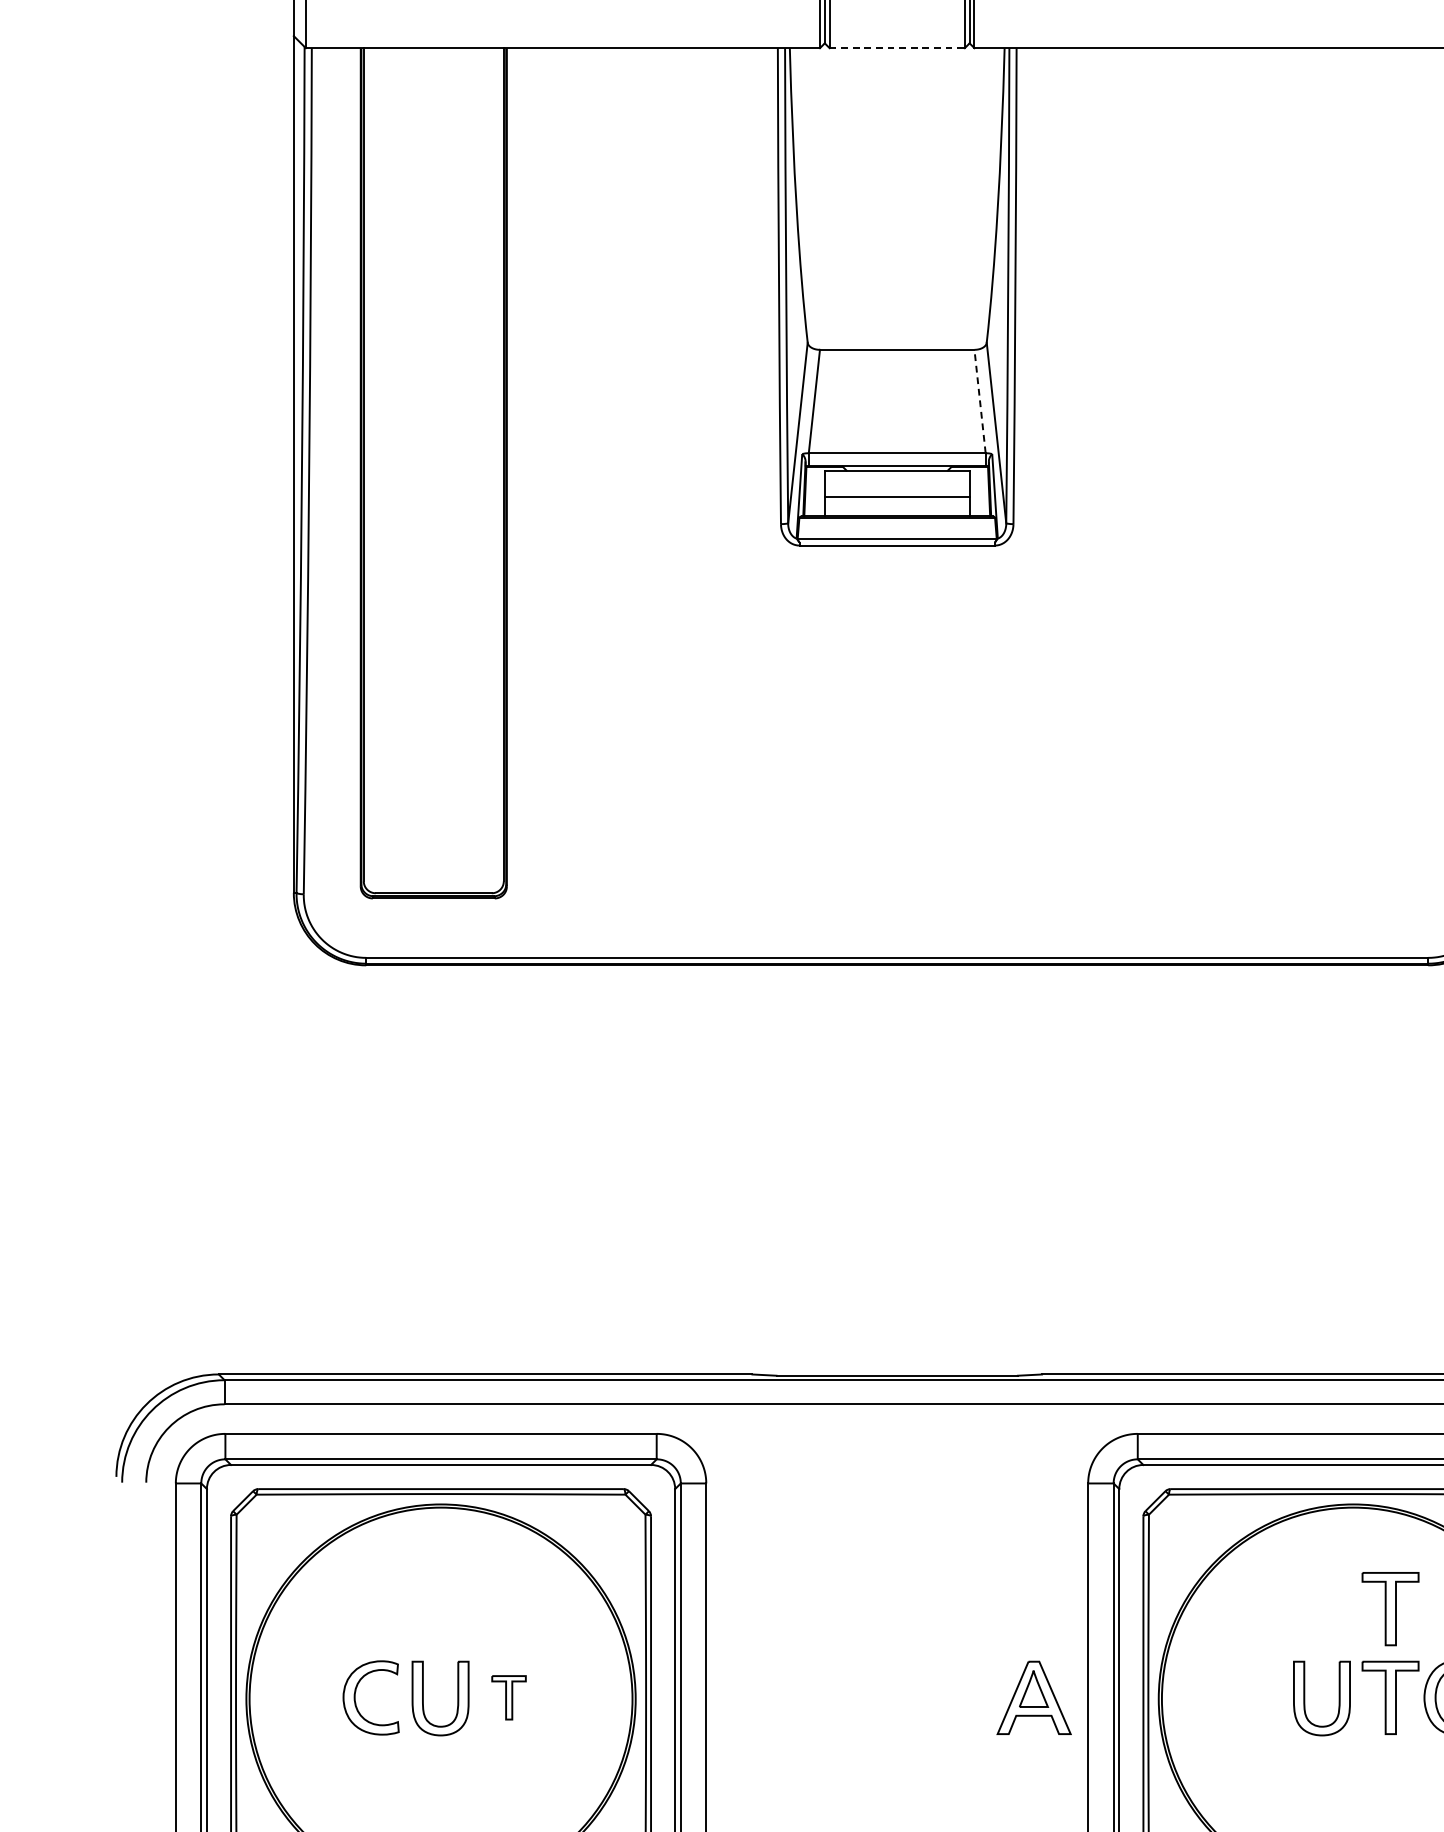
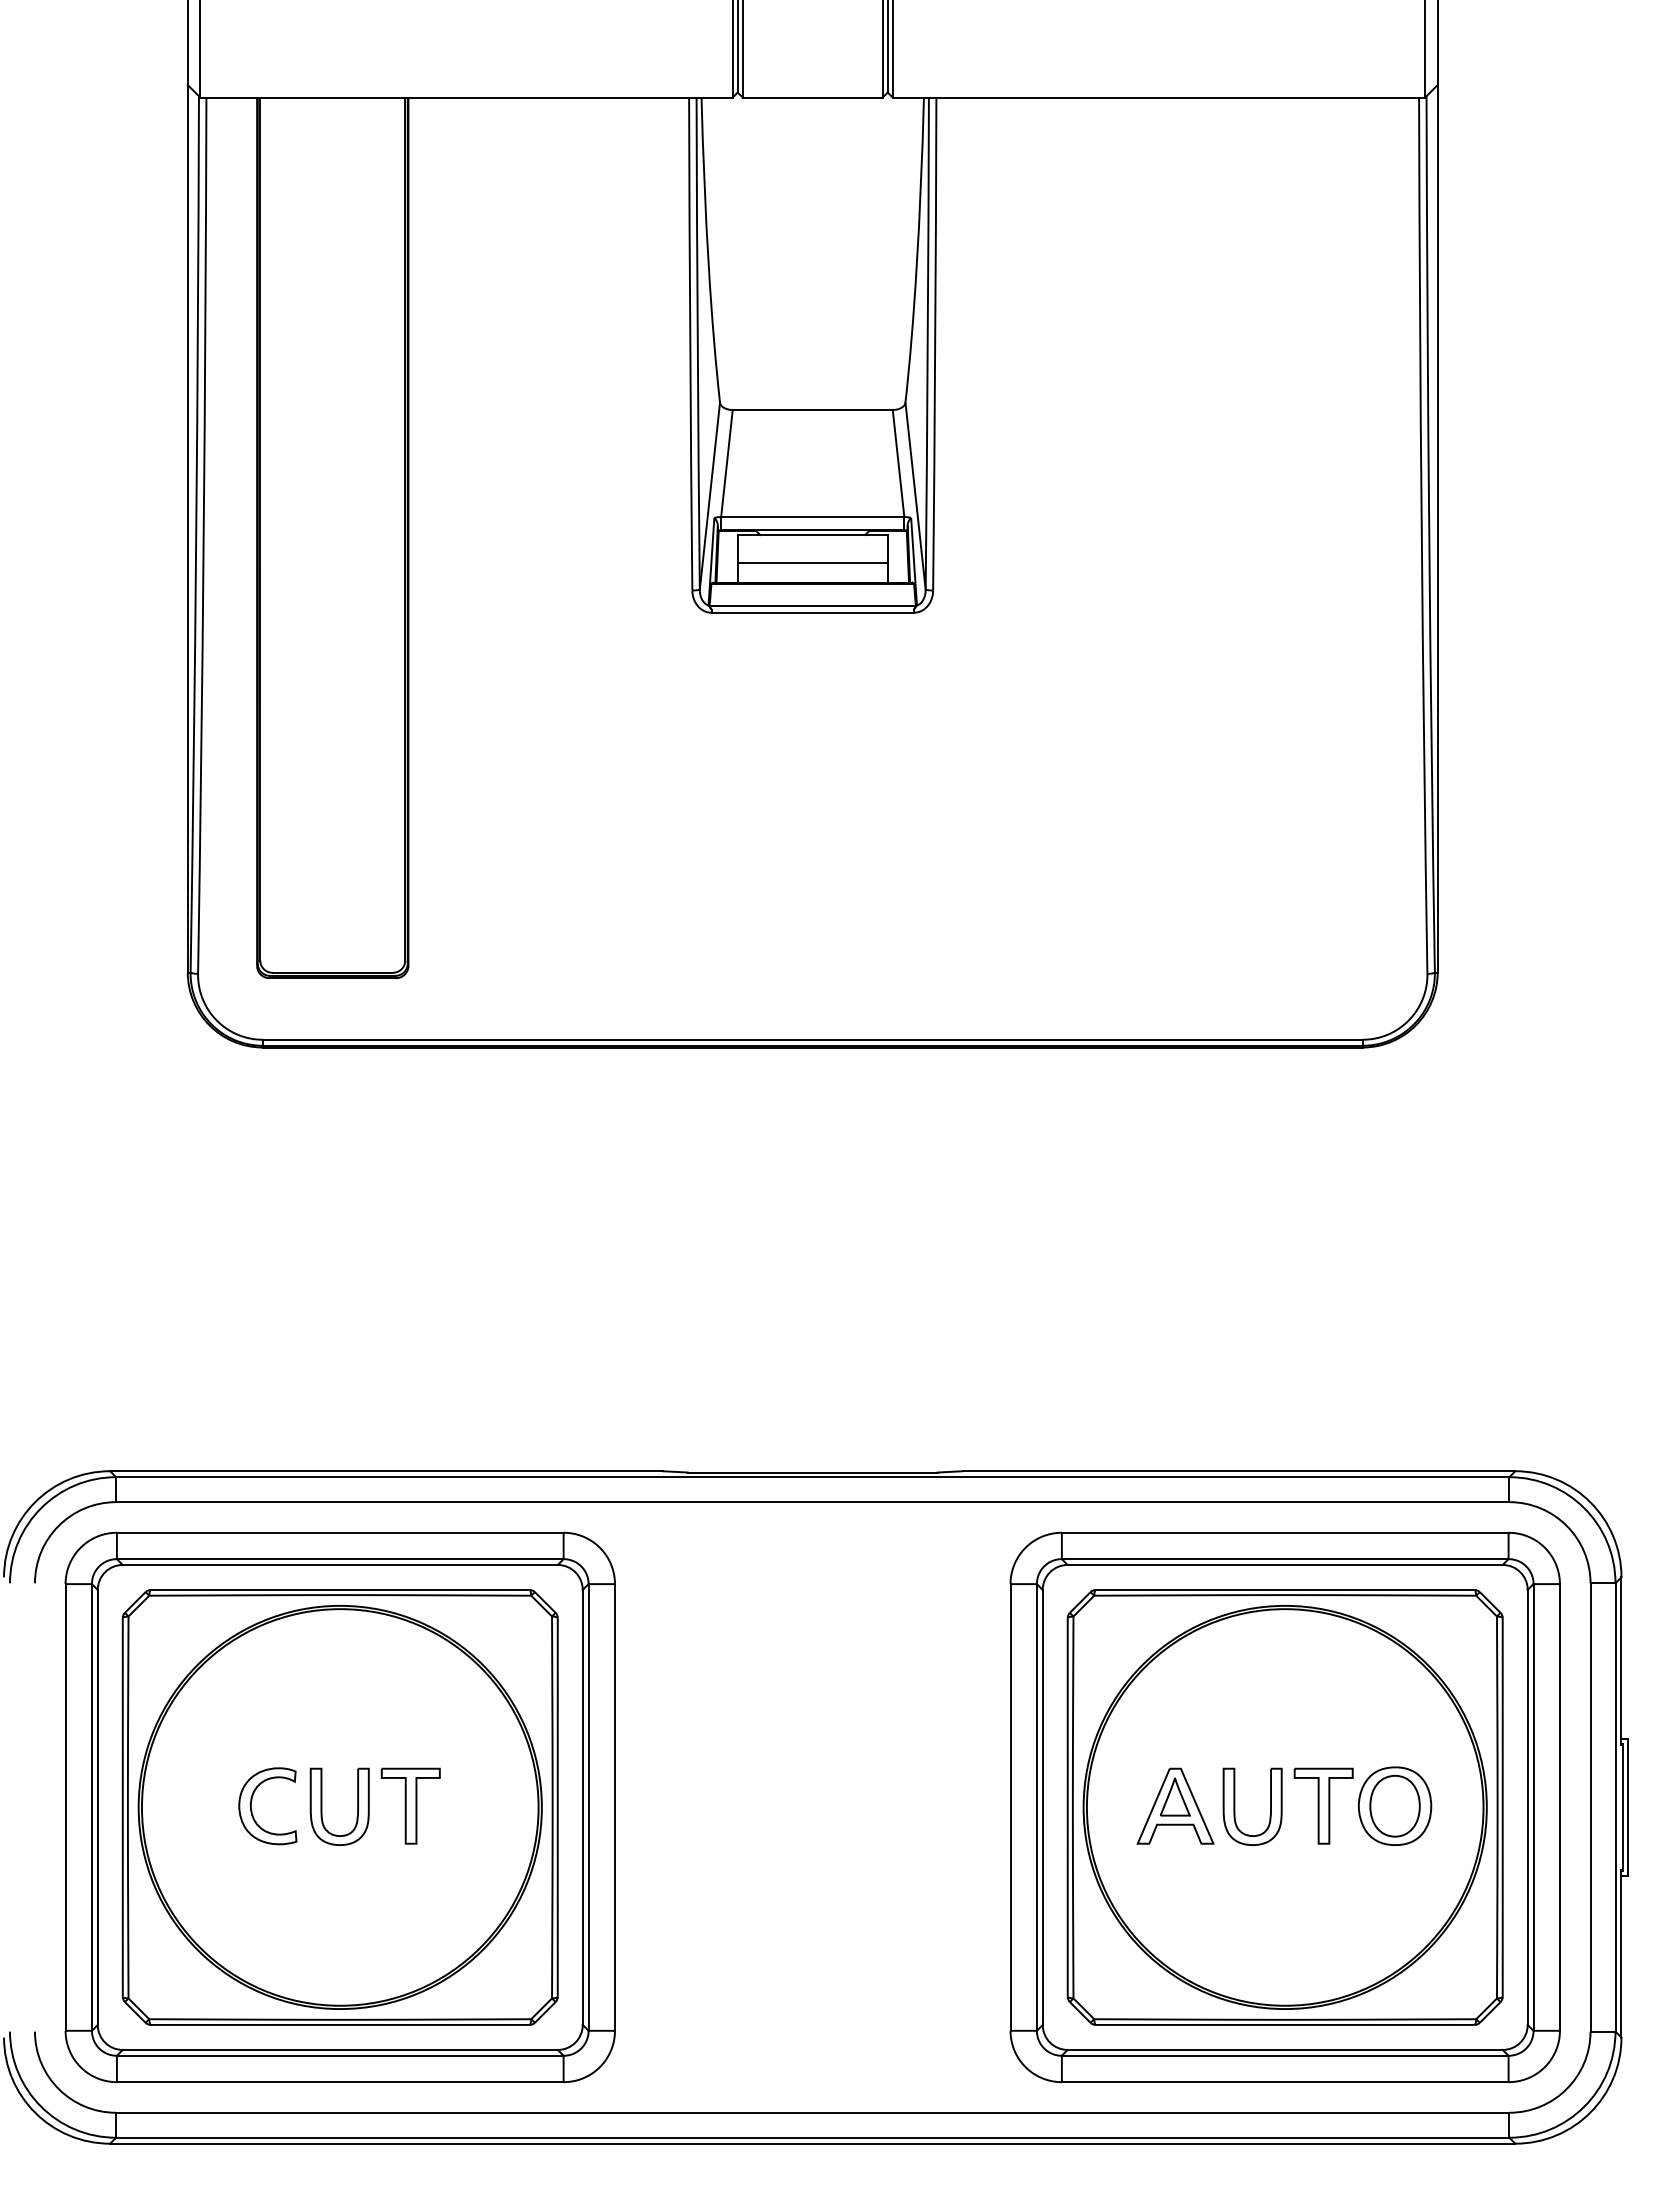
line: (896, 48) -> (812, 97), dashed -> solid
line: (980, 401) -> (898, 463), dashed -> solid
part: (1390, 1608) -> (1323, 1713), removed
part: (508, 1697) -> (410, 1805), size x1.67
part: (1034, 1697) -> (1175, 1805), moved

